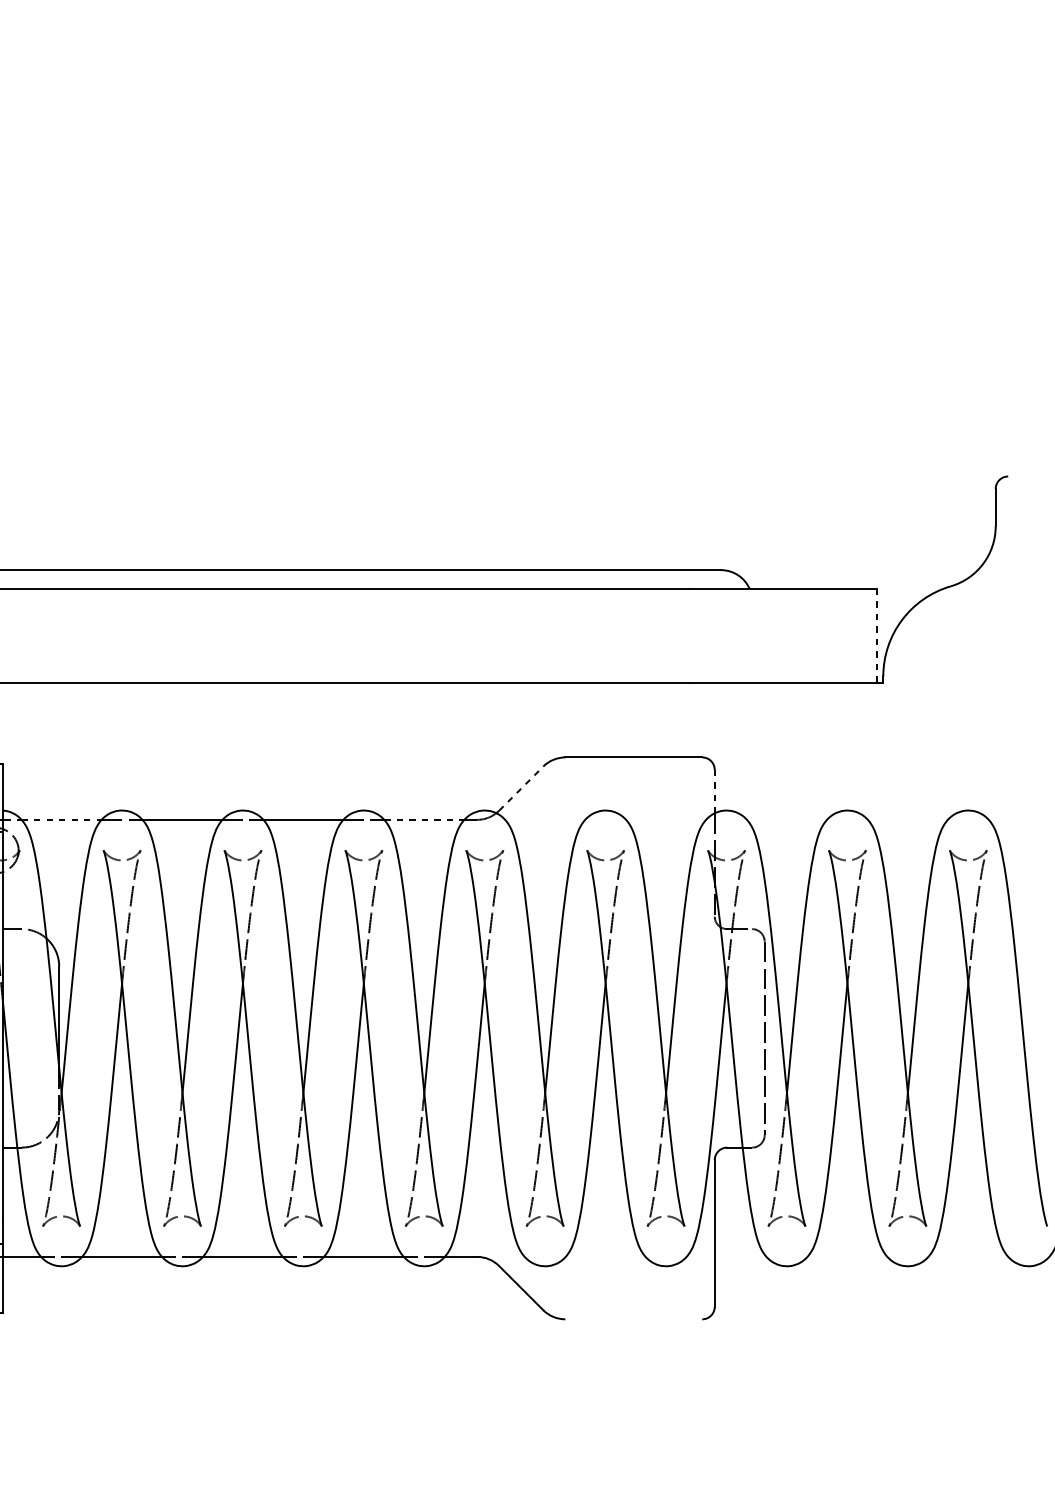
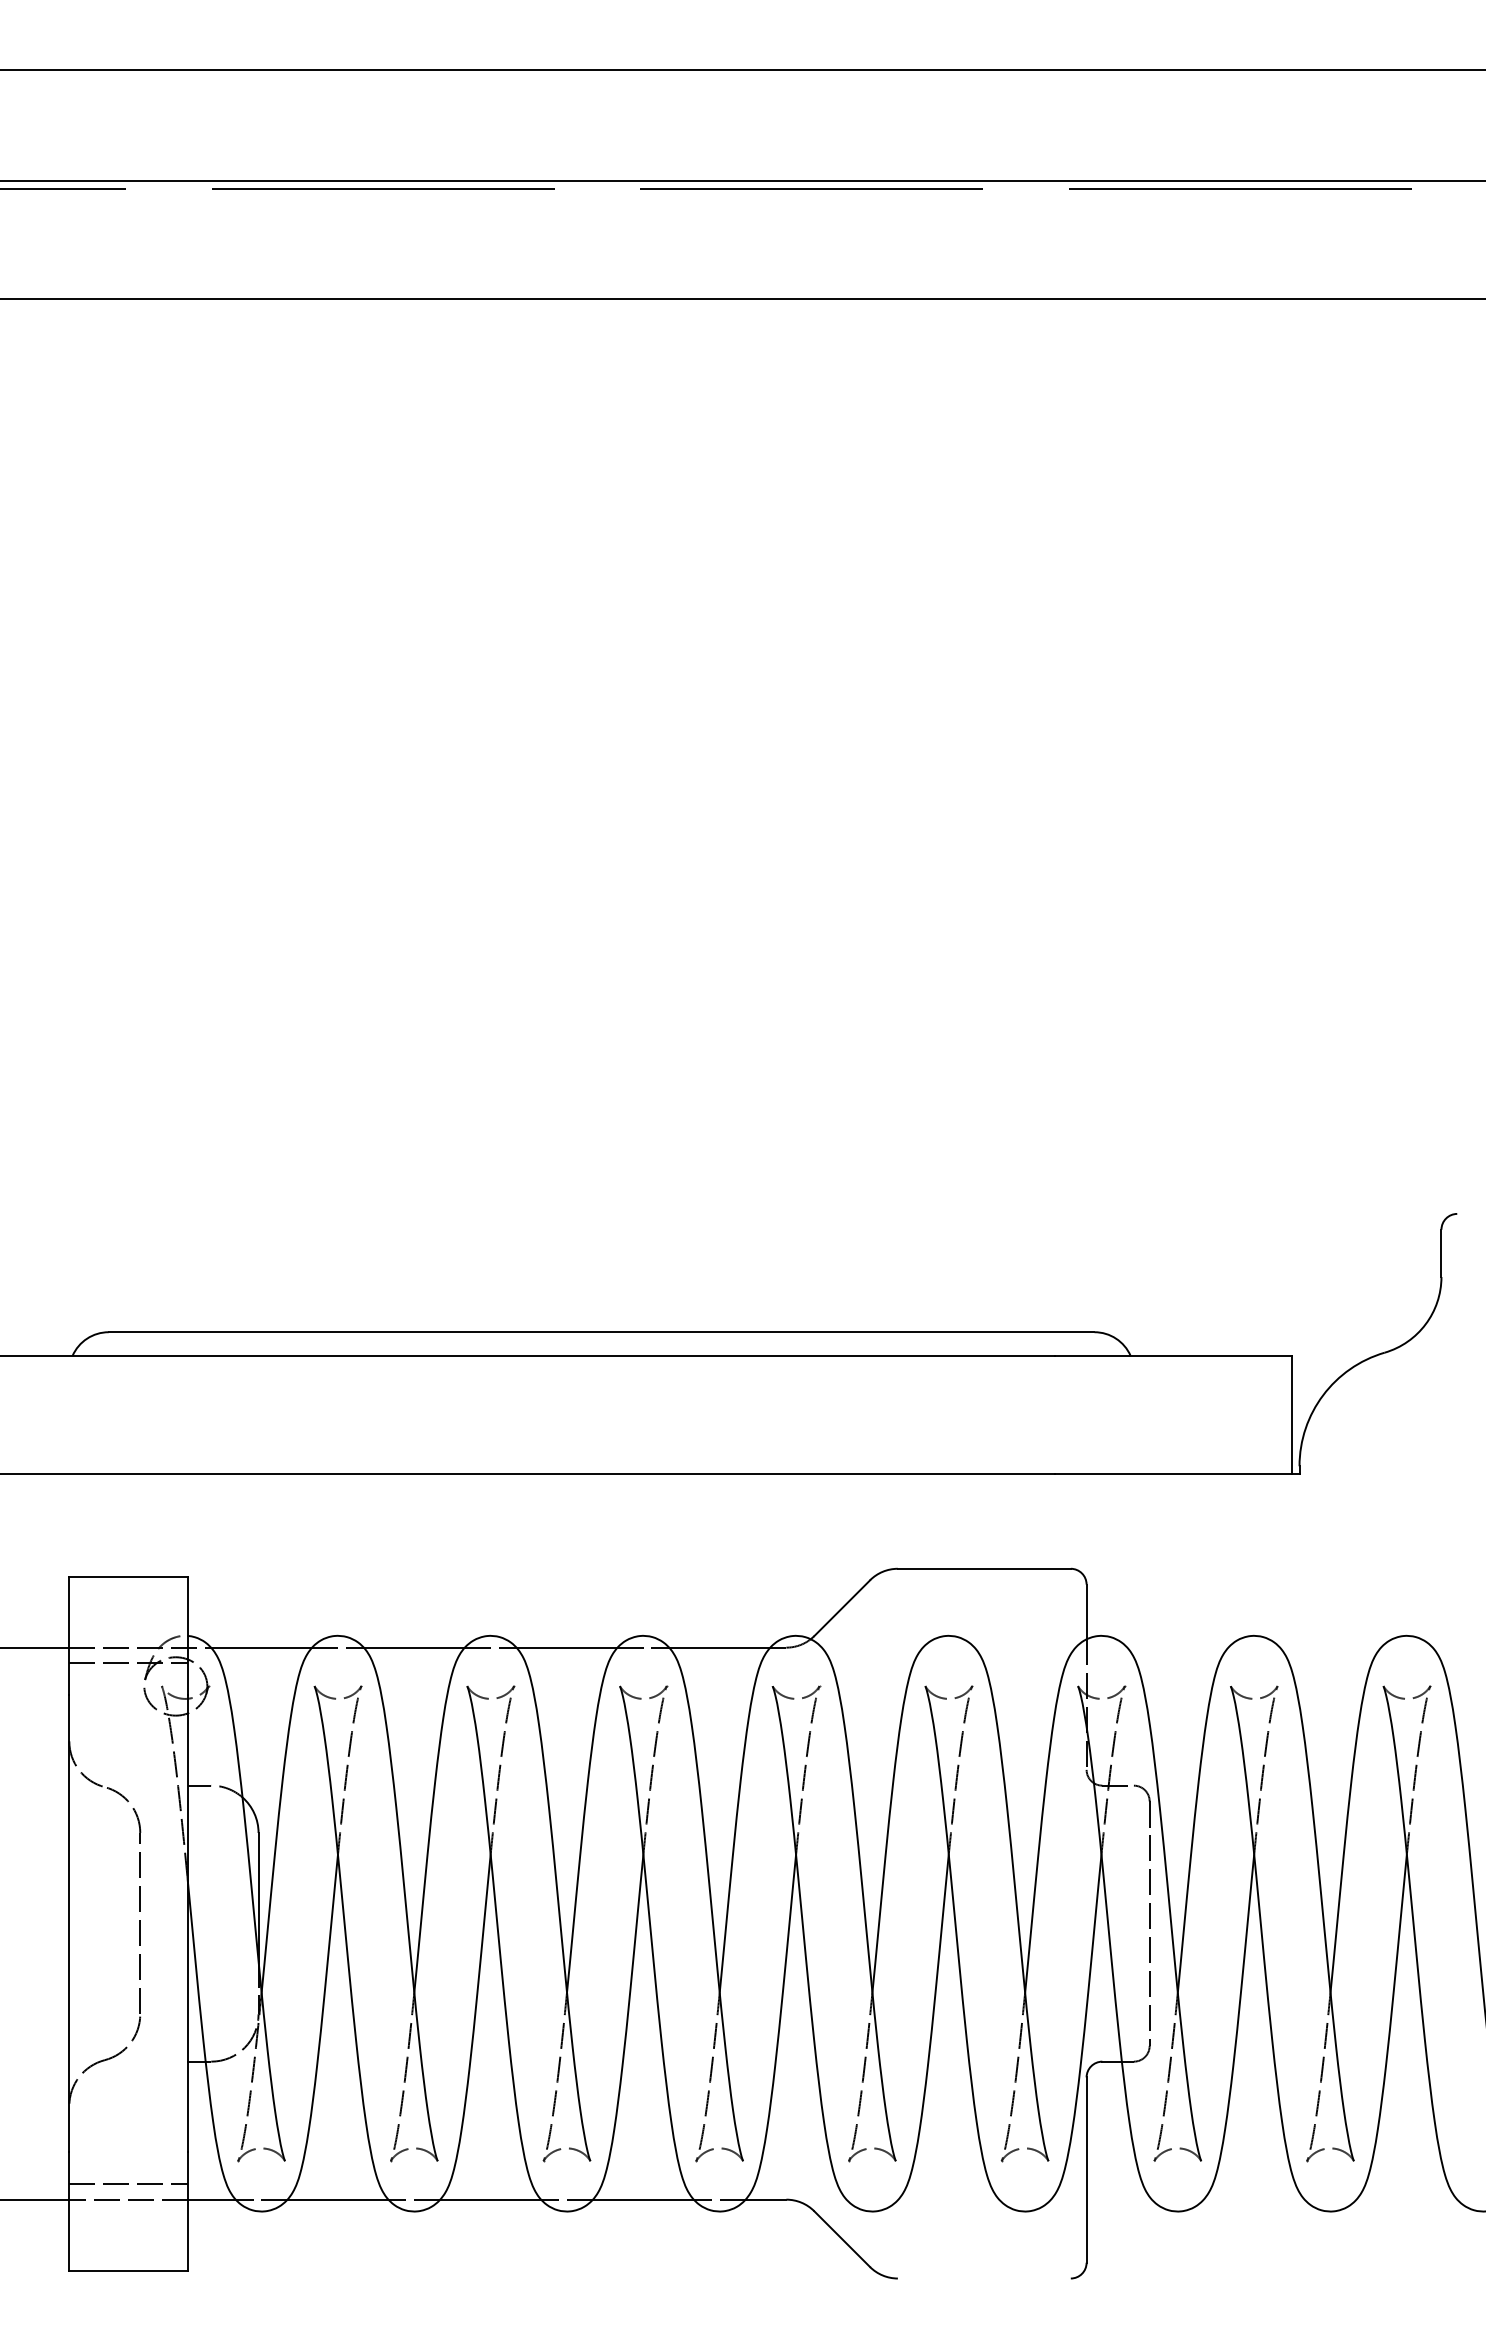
line: (876, 636) -> (1291, 1415), dashed -> solid
line: (521, 788) -> (842, 1607), dashed -> solid
line: (714, 792) -> (1086, 1612), dashed -> solid
line: (62, 819) -> (262, 1647), dashed -> solid
line: (424, 819) -> (720, 1647), dashed -> solid

